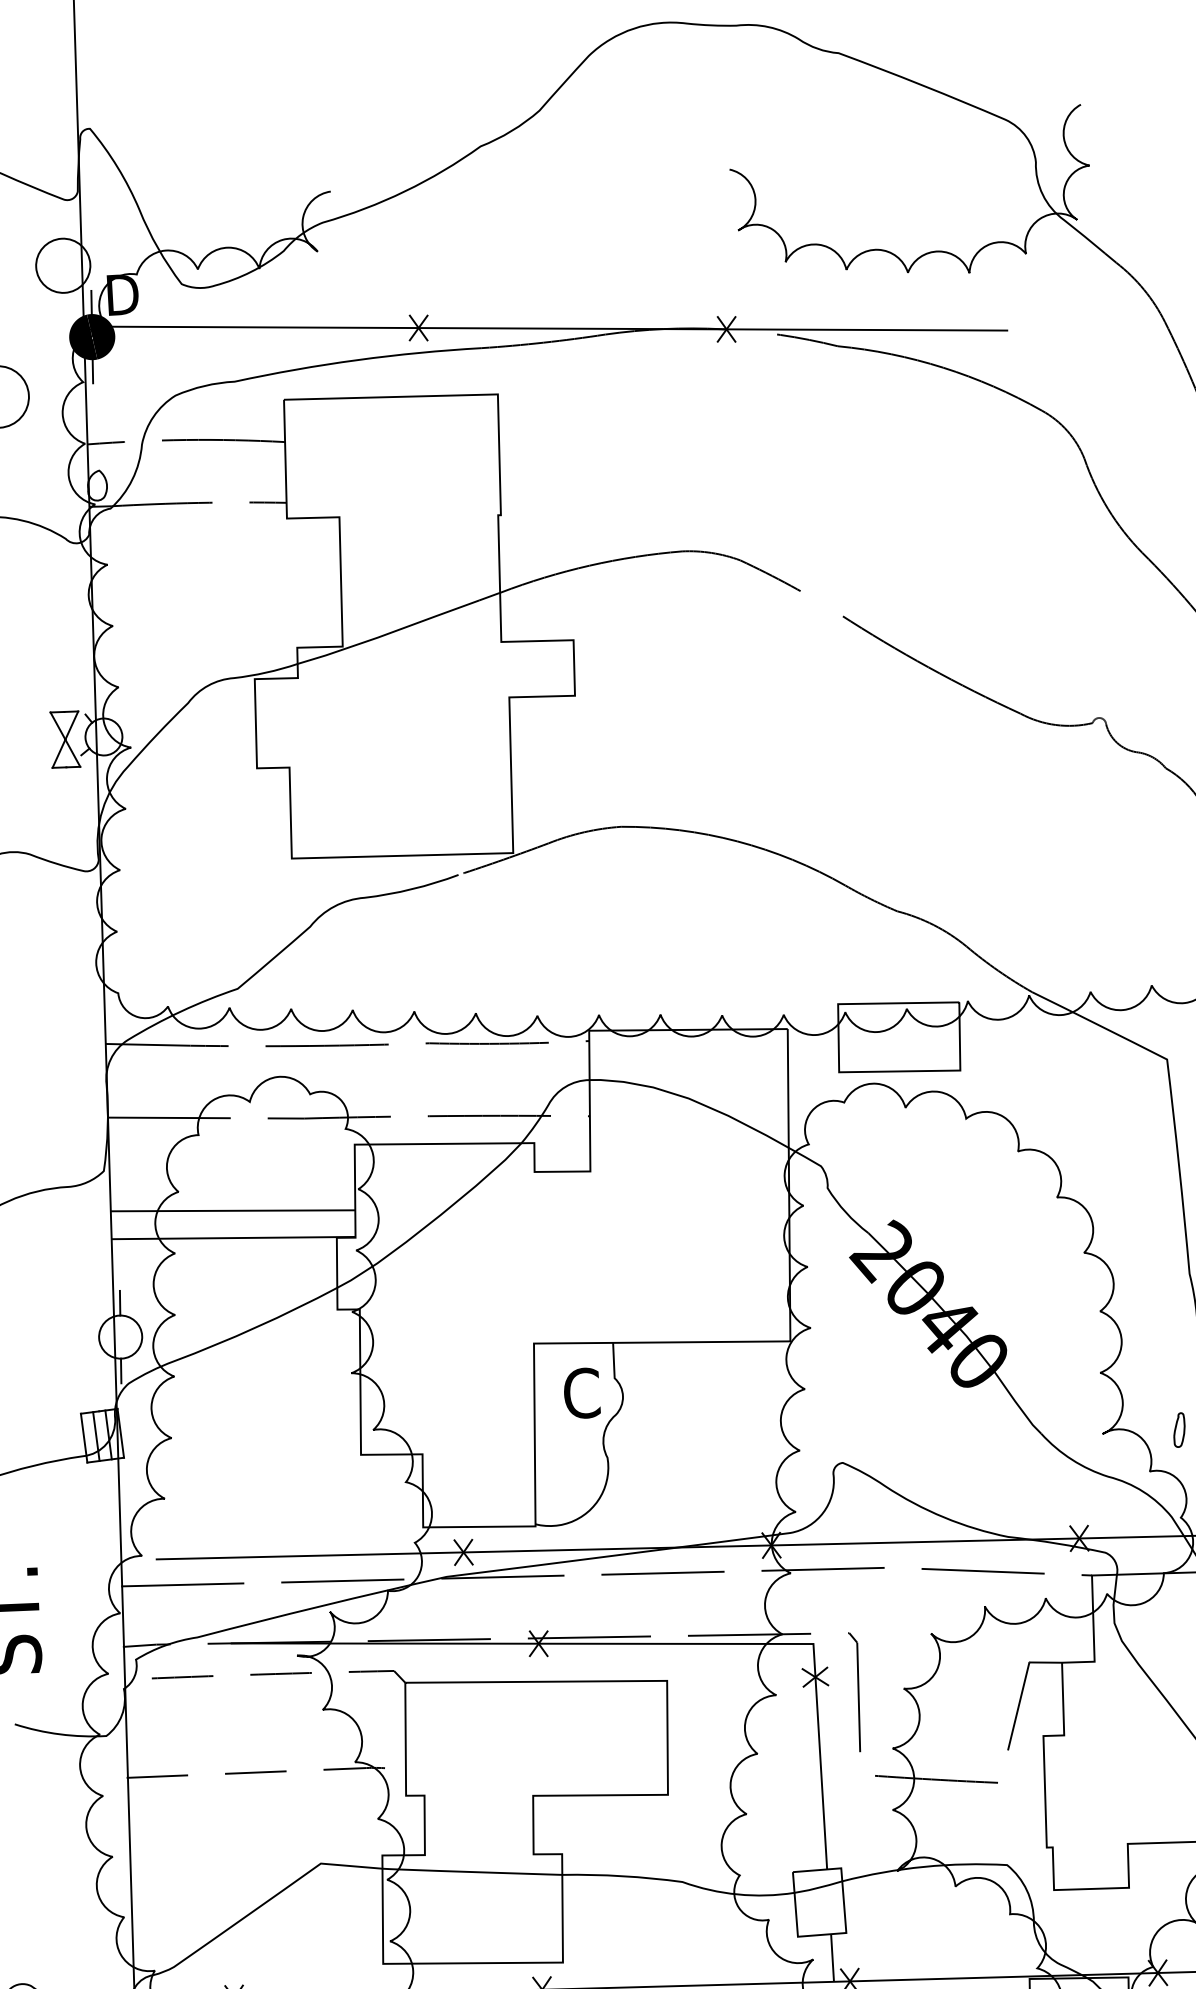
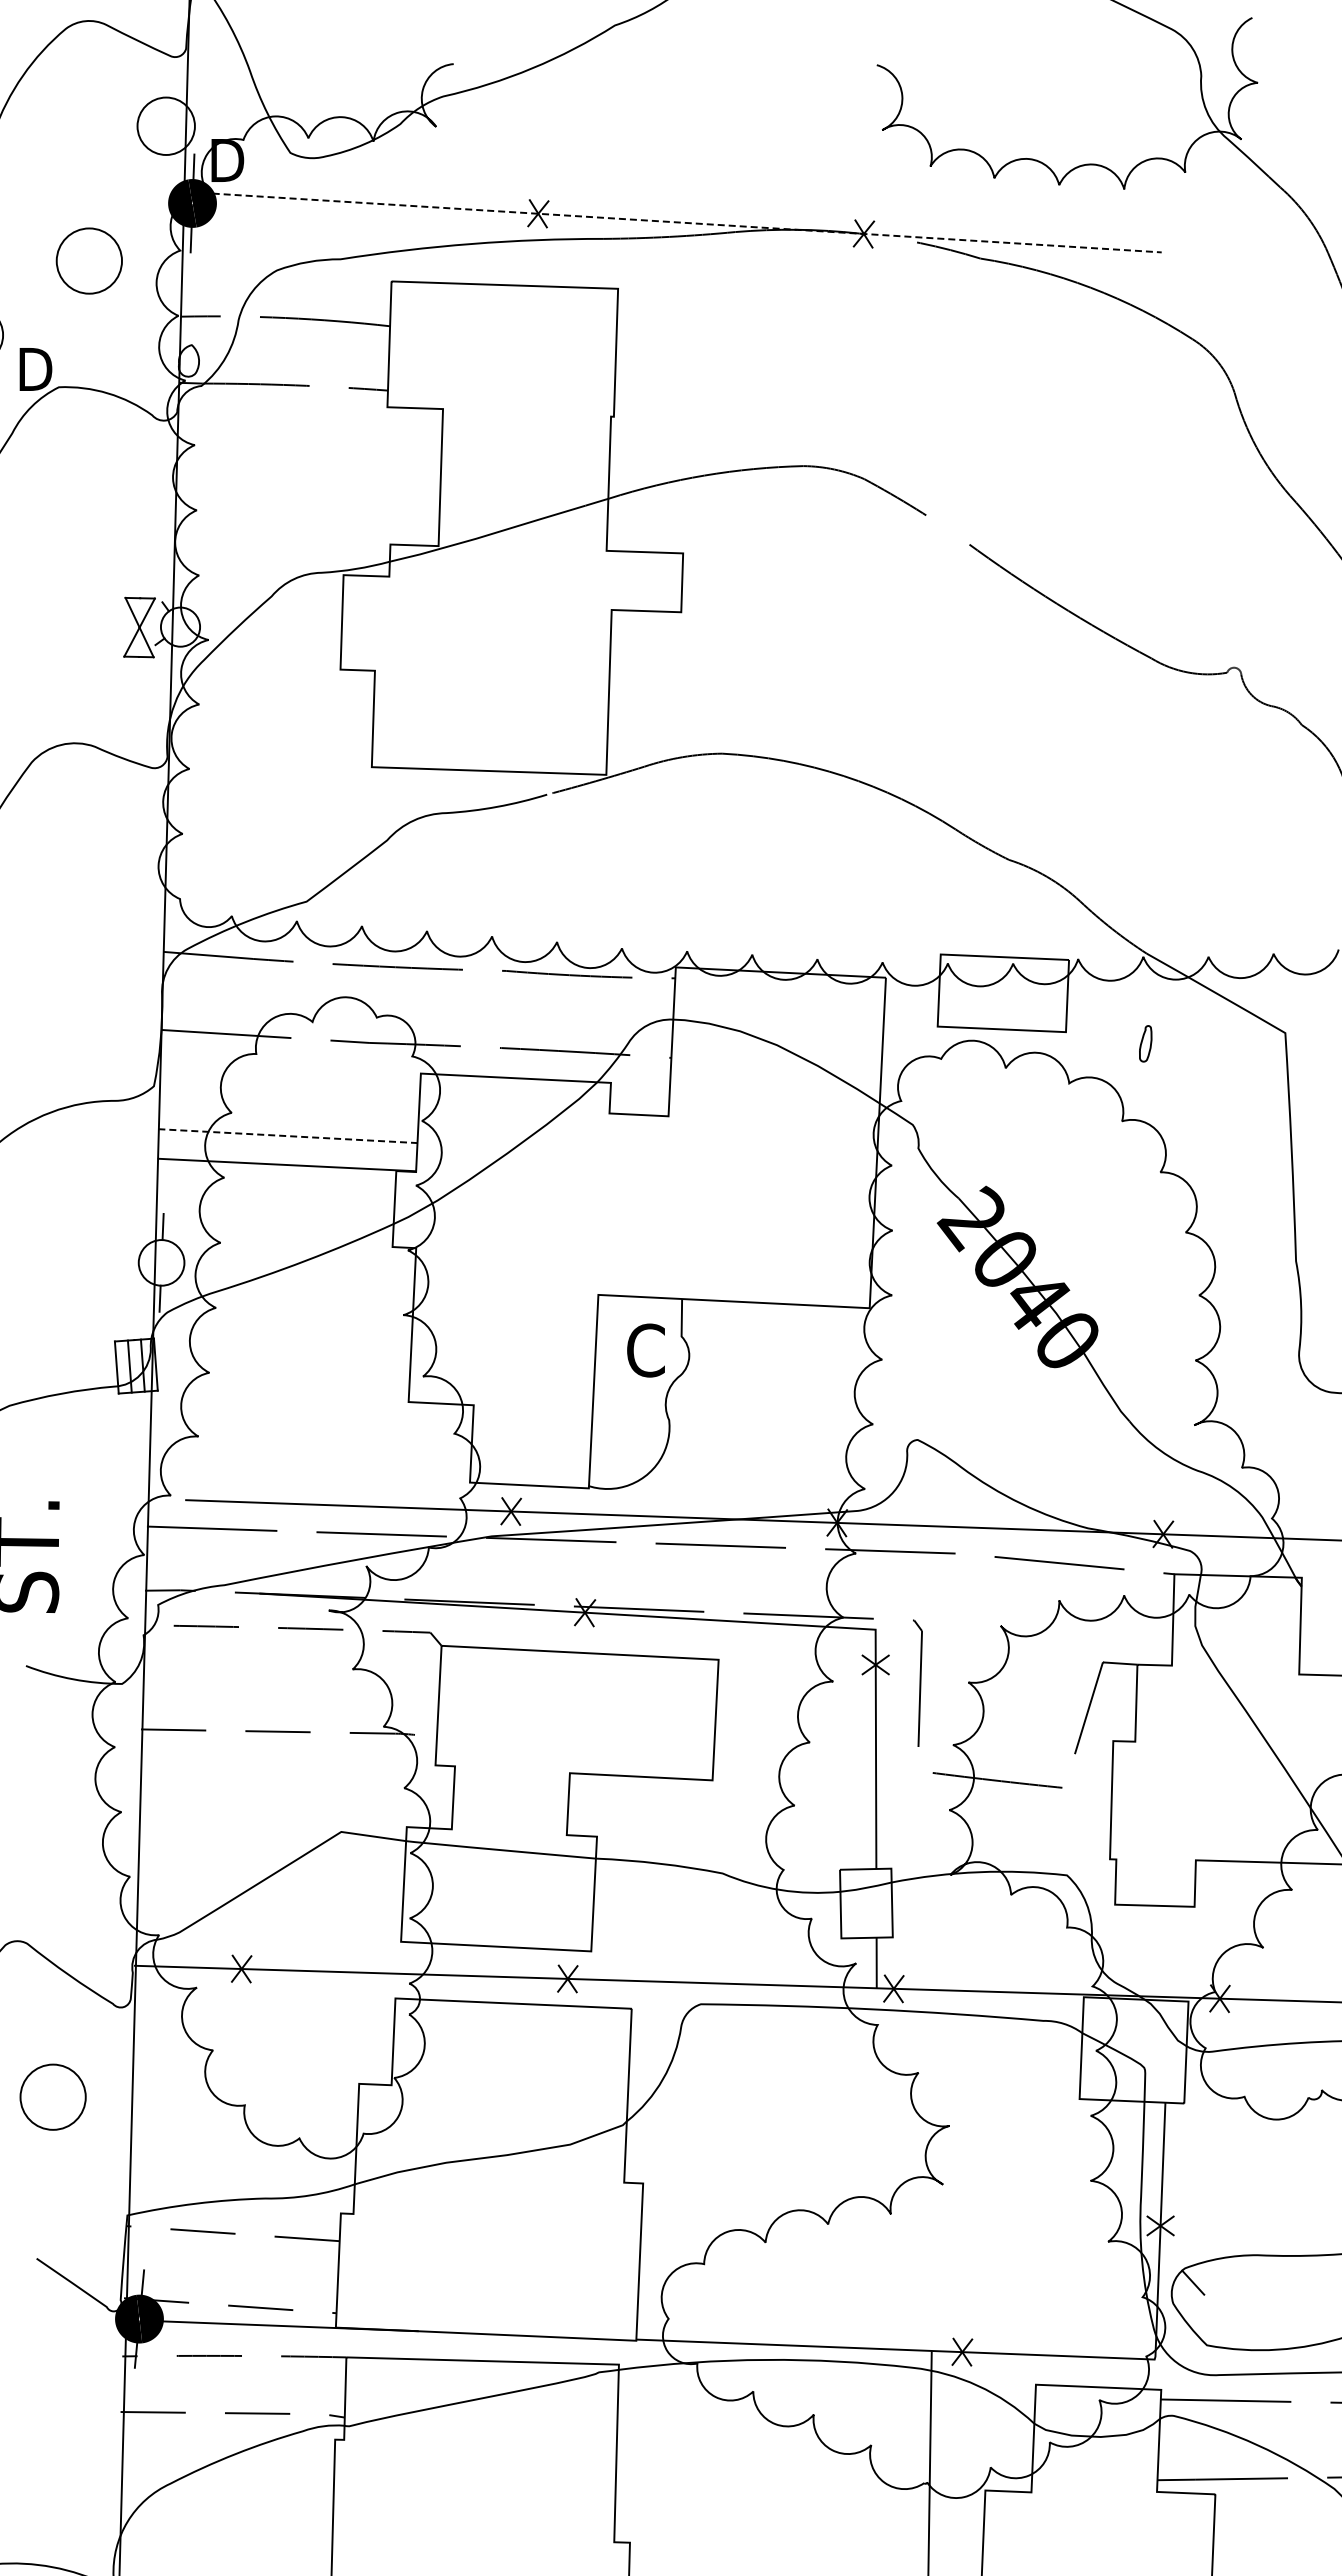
line: (559, 329) -> (687, 223), solid -> dashed
line: (232, 1211) -> (287, 1136), solid -> dashed
part: (1179, 1429) -> (1145, 1043), moved

